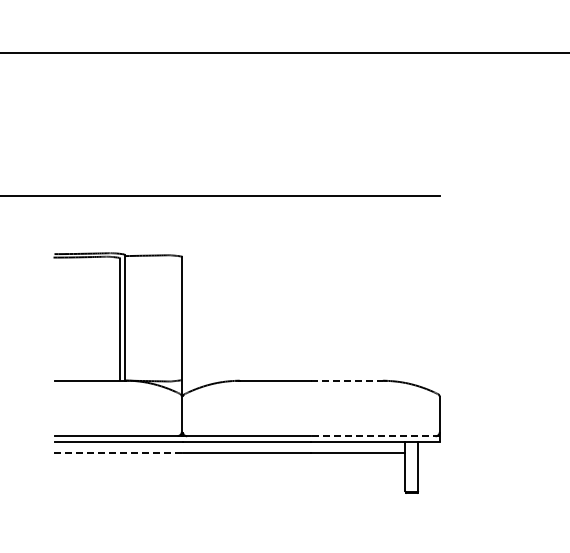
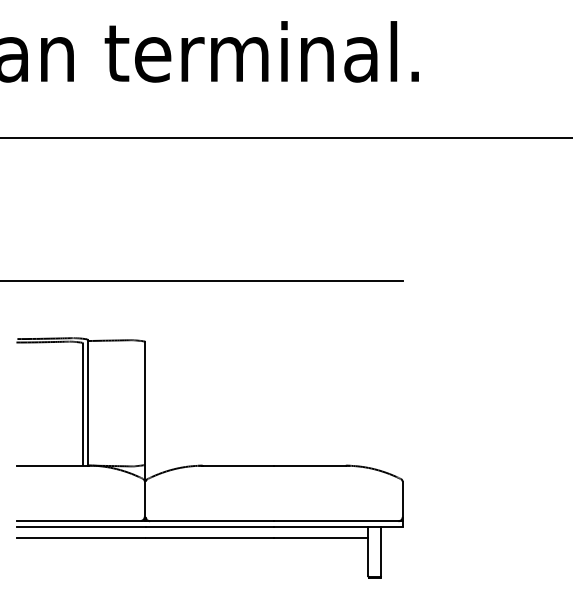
line: (346, 380) -> (309, 465), dashed -> solid
line: (375, 436) -> (338, 521), dashed -> solid
line: (118, 453) -> (81, 538), dashed -> solid

